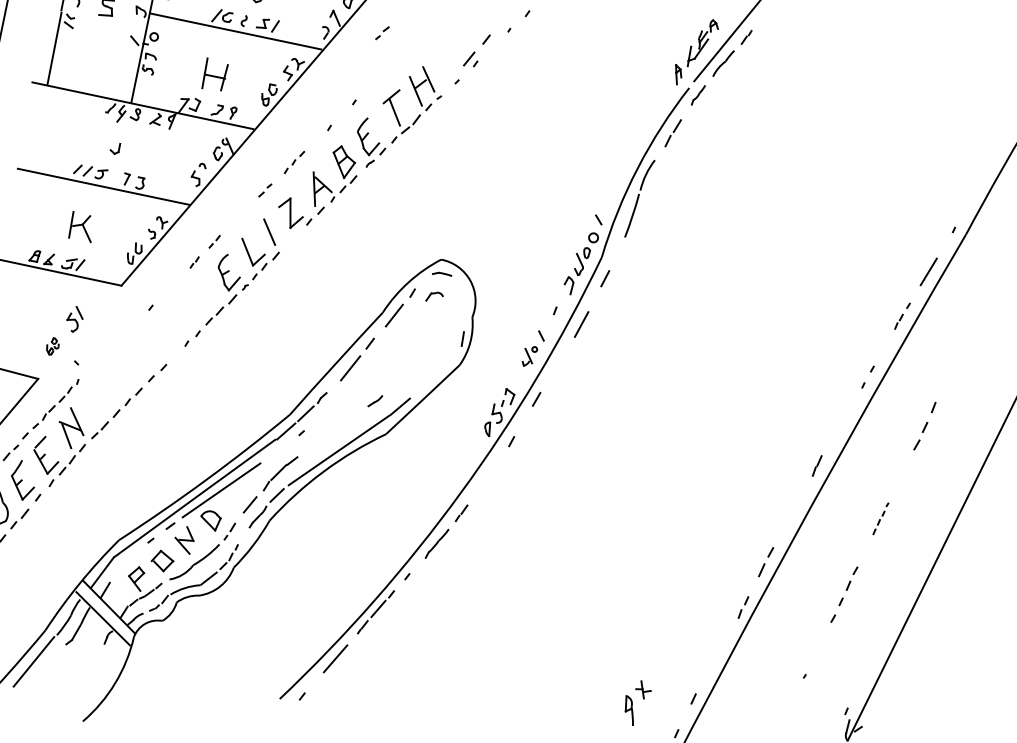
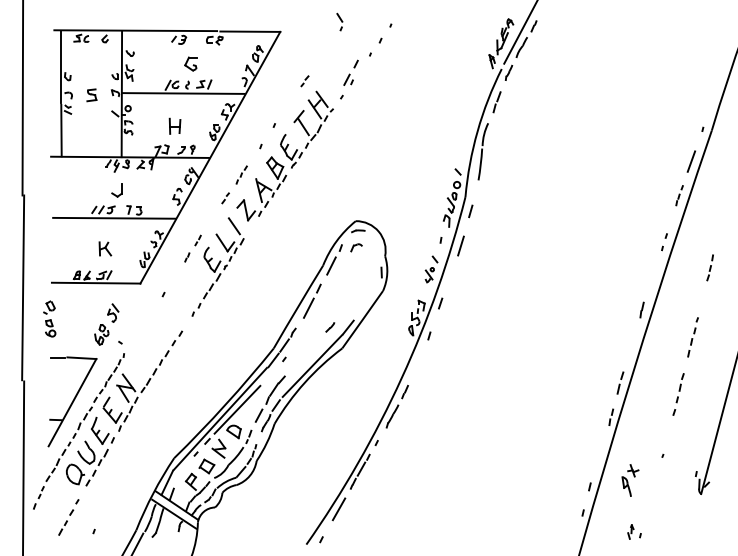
part: (381, 33) -> (304, 81), moved
part: (214, 73) -> (174, 125), size x0.71
part: (114, 148) -> (116, 190), size x1.67
part: (82, 226) -> (105, 248), size x0.71
part: (52, 346) -> (101, 334), size x1.67
part: (923, 425) -> (709, 267), size x0.71
part: (880, 518) -> (692, 337), size x1.67
part: (636, 702) -> (630, 480), moved

